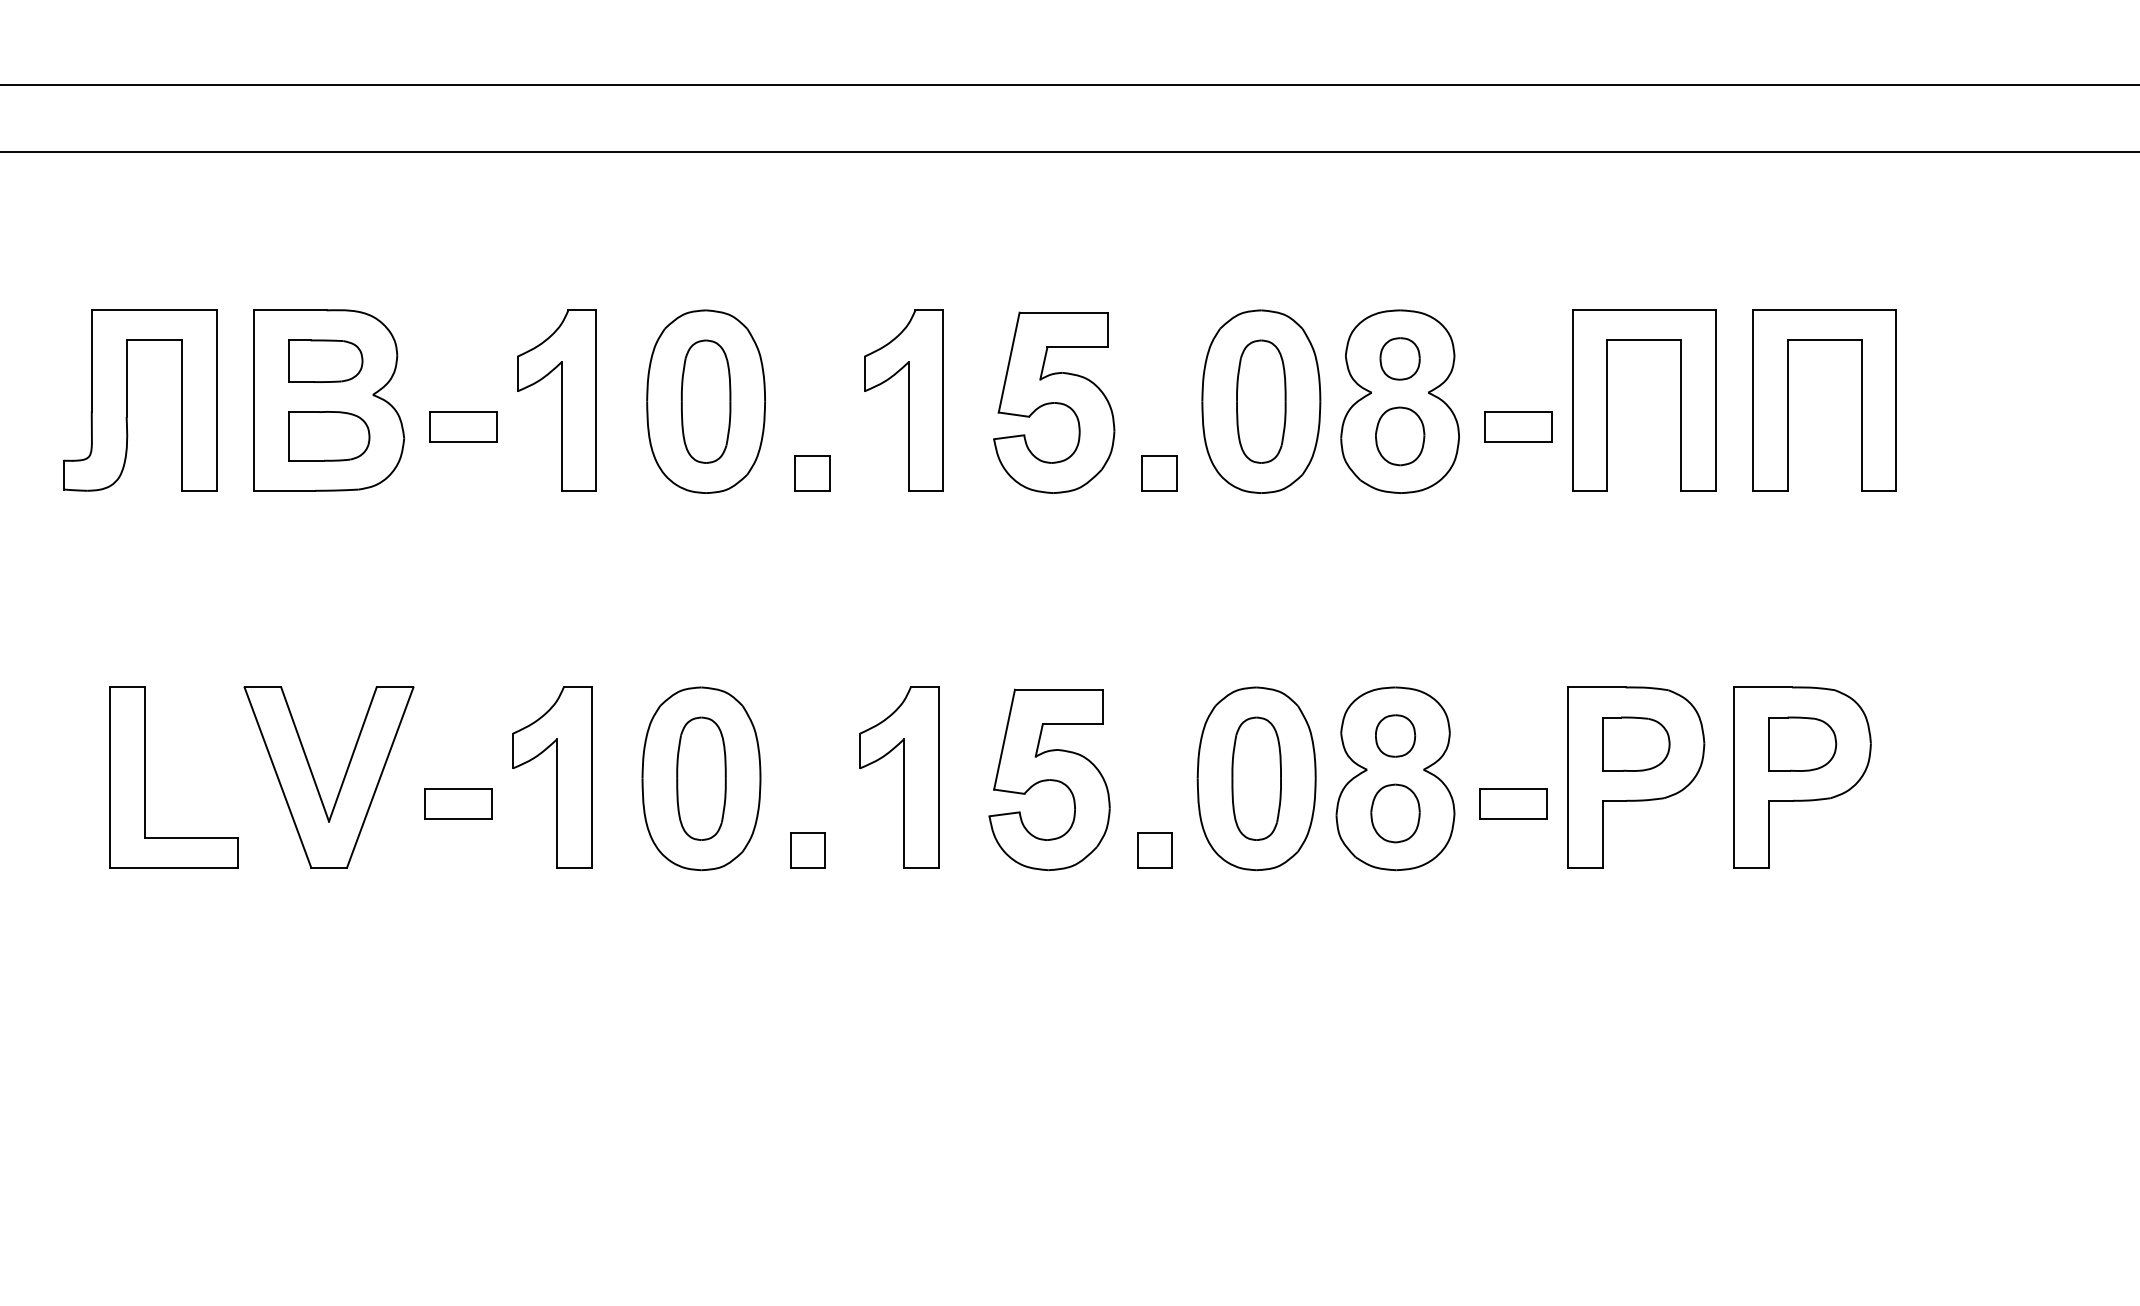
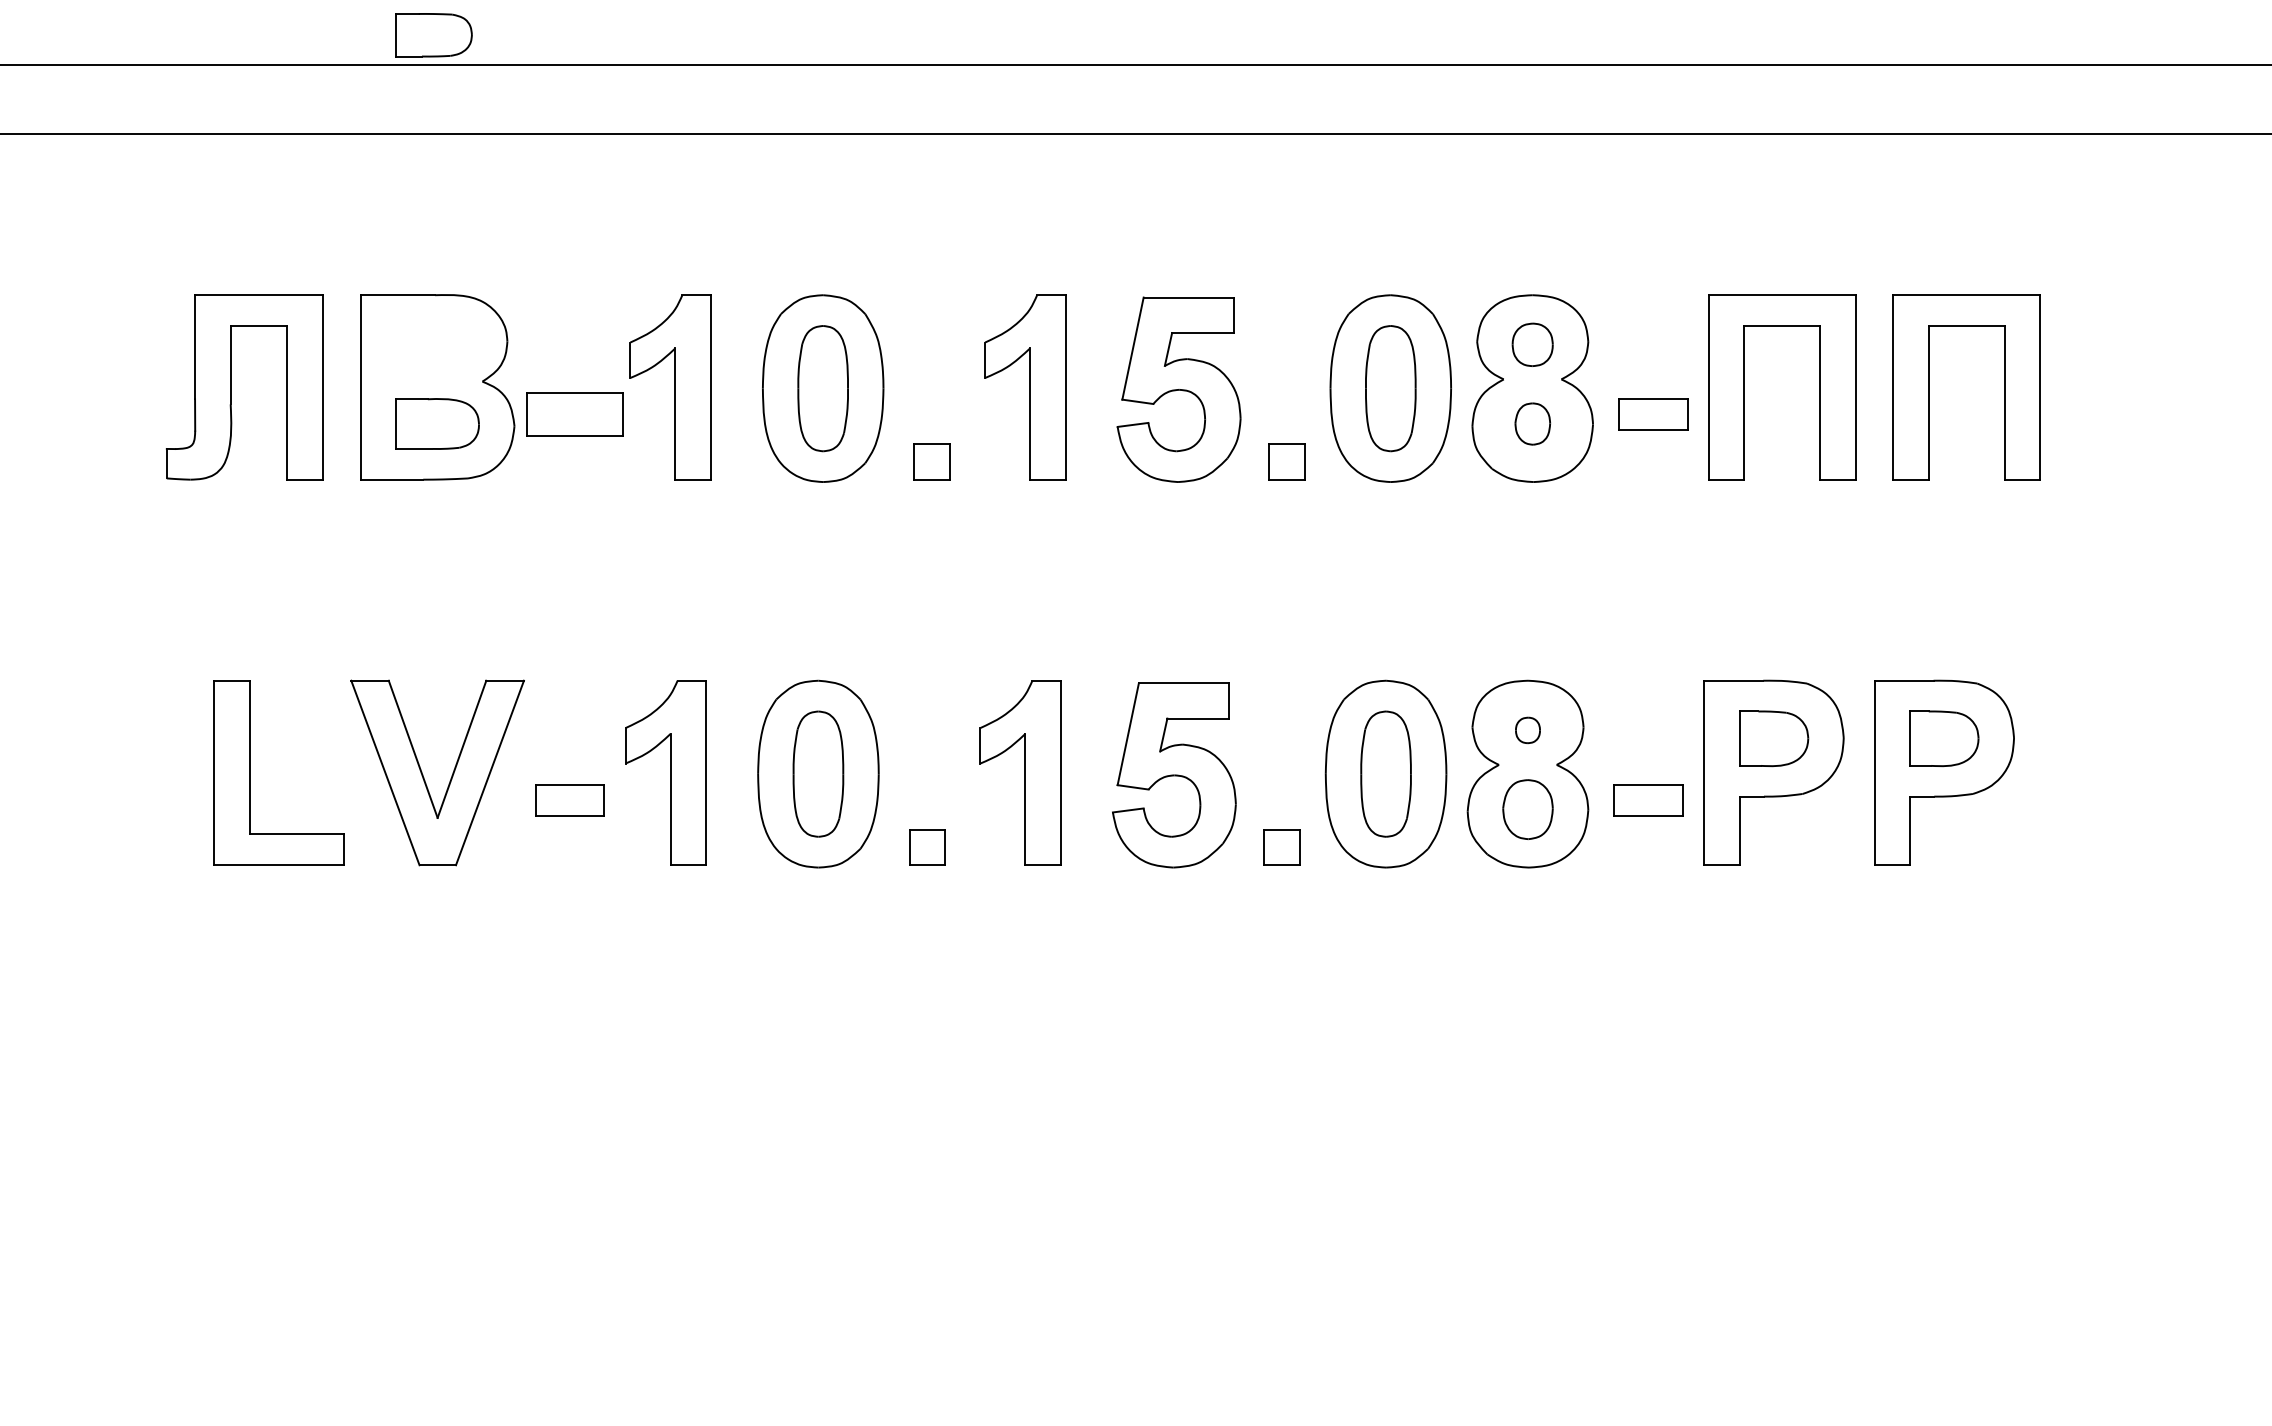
part: (324, 361) -> (433, 35), moved
part: (462, 427) -> (574, 414), size x1.4
part: (1399, 435) -> (1532, 423), size x0.7
part: (1395, 736) -> (1527, 730), size x0.6

